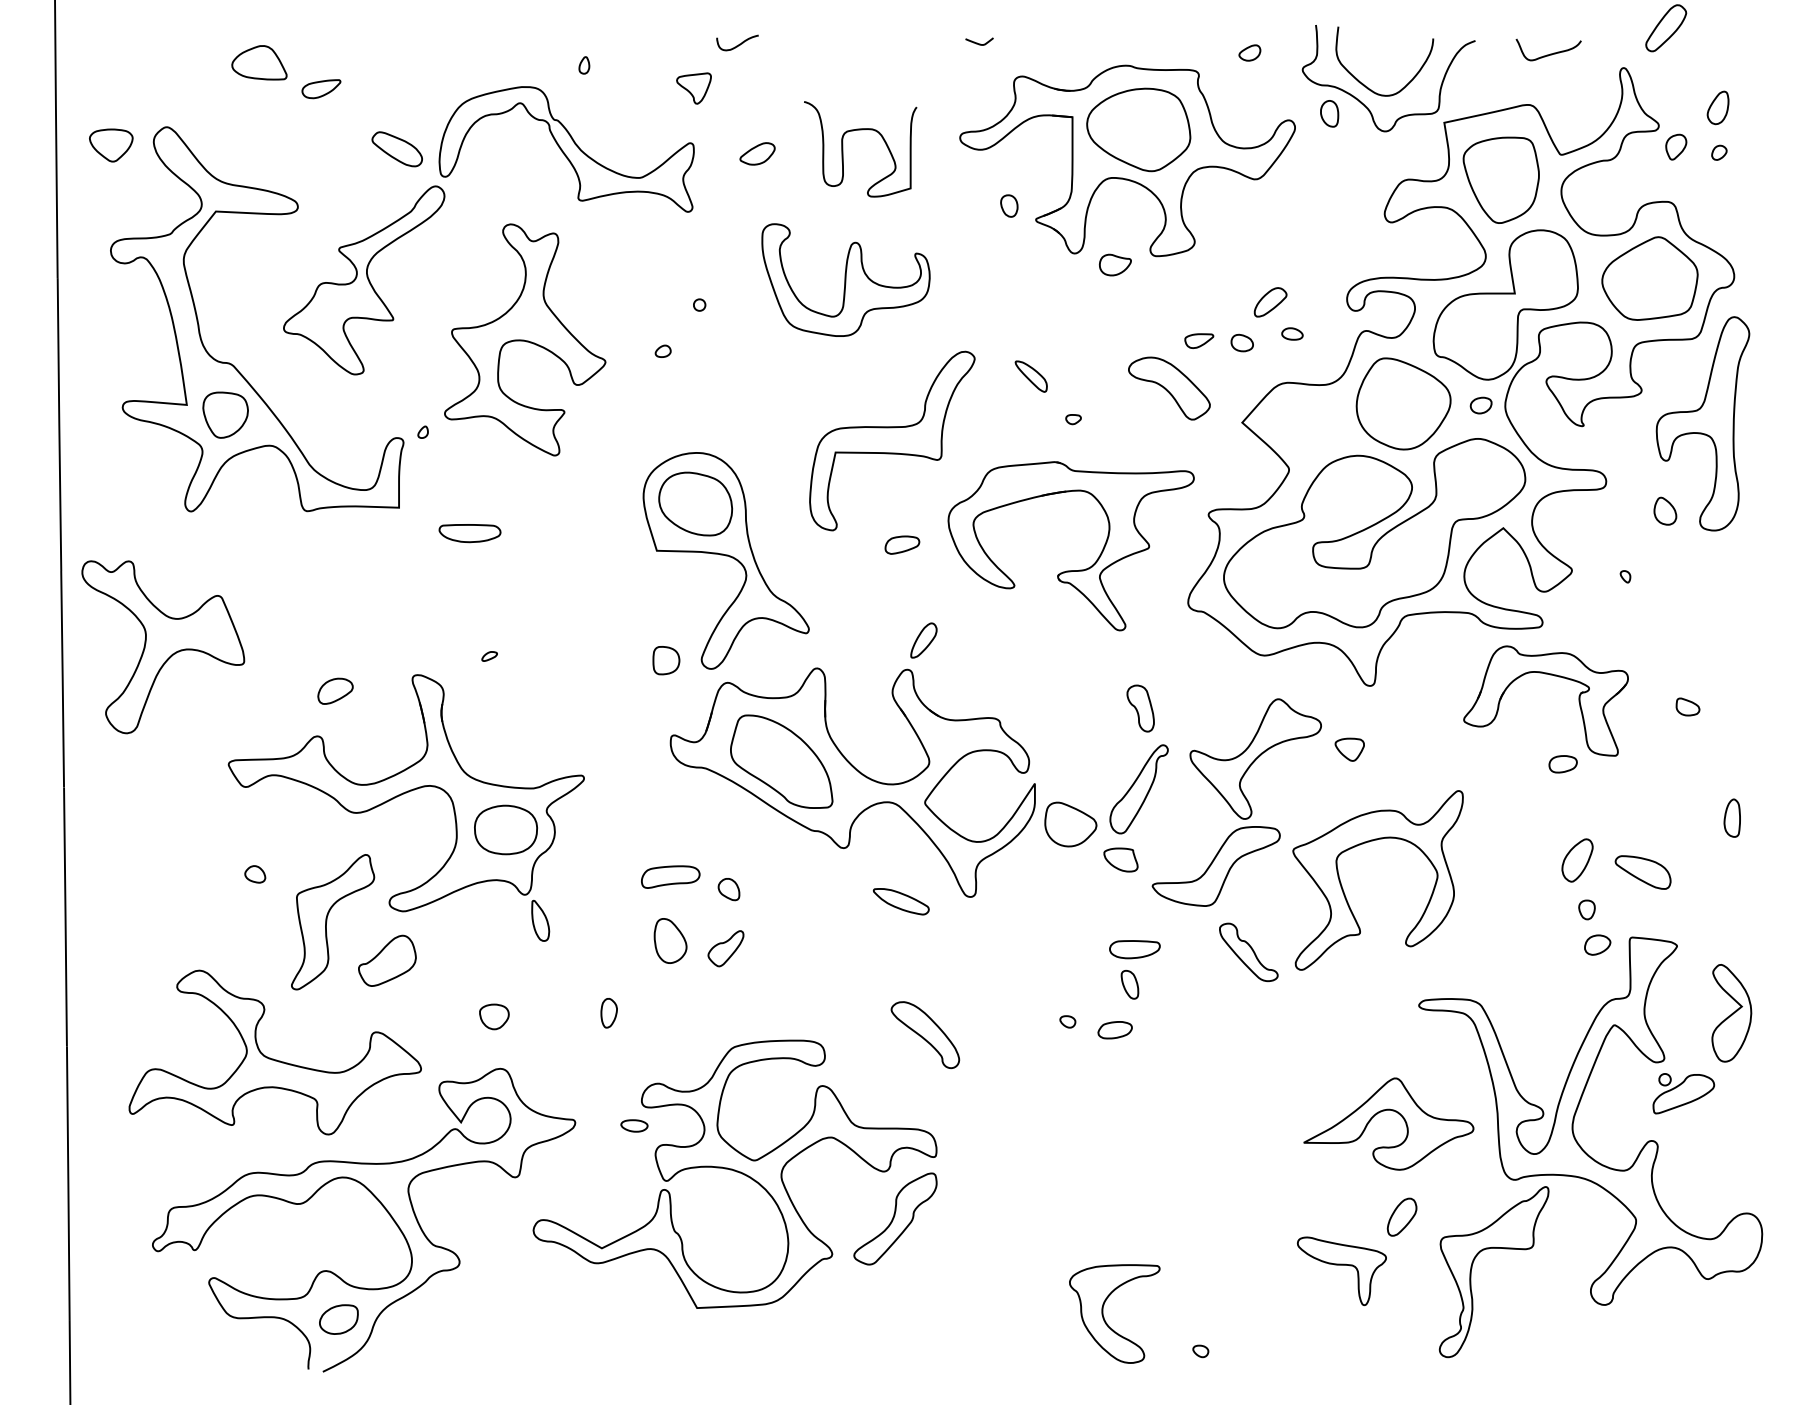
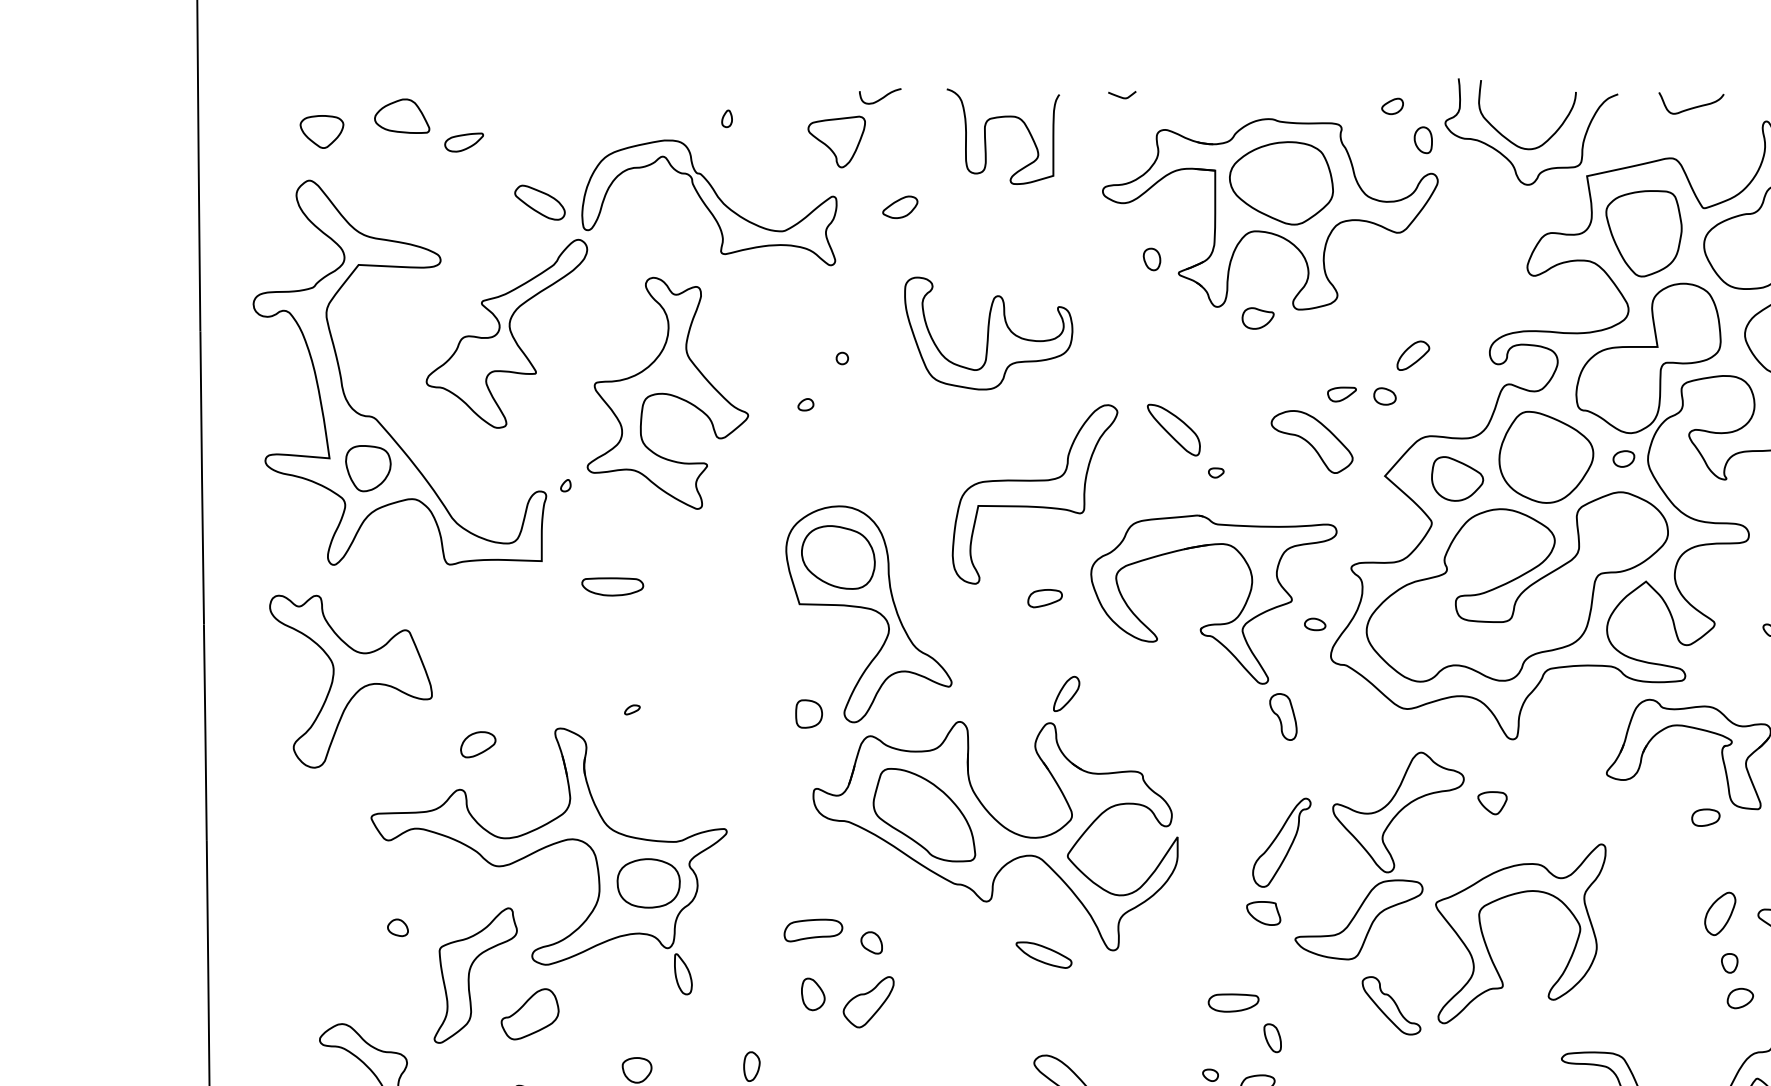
part: (693, 88) -> (836, 141), size x1.67
part: (1329, 113) -> (1423, 139), moved
part: (111, 145) -> (322, 131), moved
curve: (843, 149) -> (986, 136), moved
part: (1292, 333) -> (1315, 623), moved
part: (1031, 376) -> (1174, 429), size x1.67
part: (163, 647) -> (351, 681), moved
part: (1140, 708) -> (1283, 716), moved
part: (1070, 824) -> (1457, 478), moved
part: (670, 940) -> (813, 993), size x0.71
part: (725, 948) -> (868, 1001), size x1.43
part: (1134, 949) -> (1233, 1002), moved

